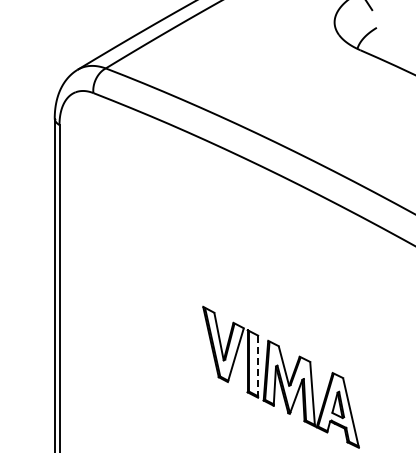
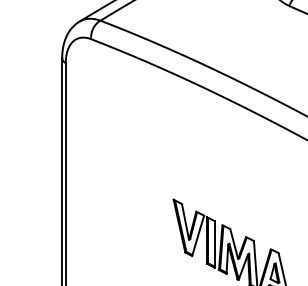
line: (258, 366) -> (215, 244), dashed -> solid

